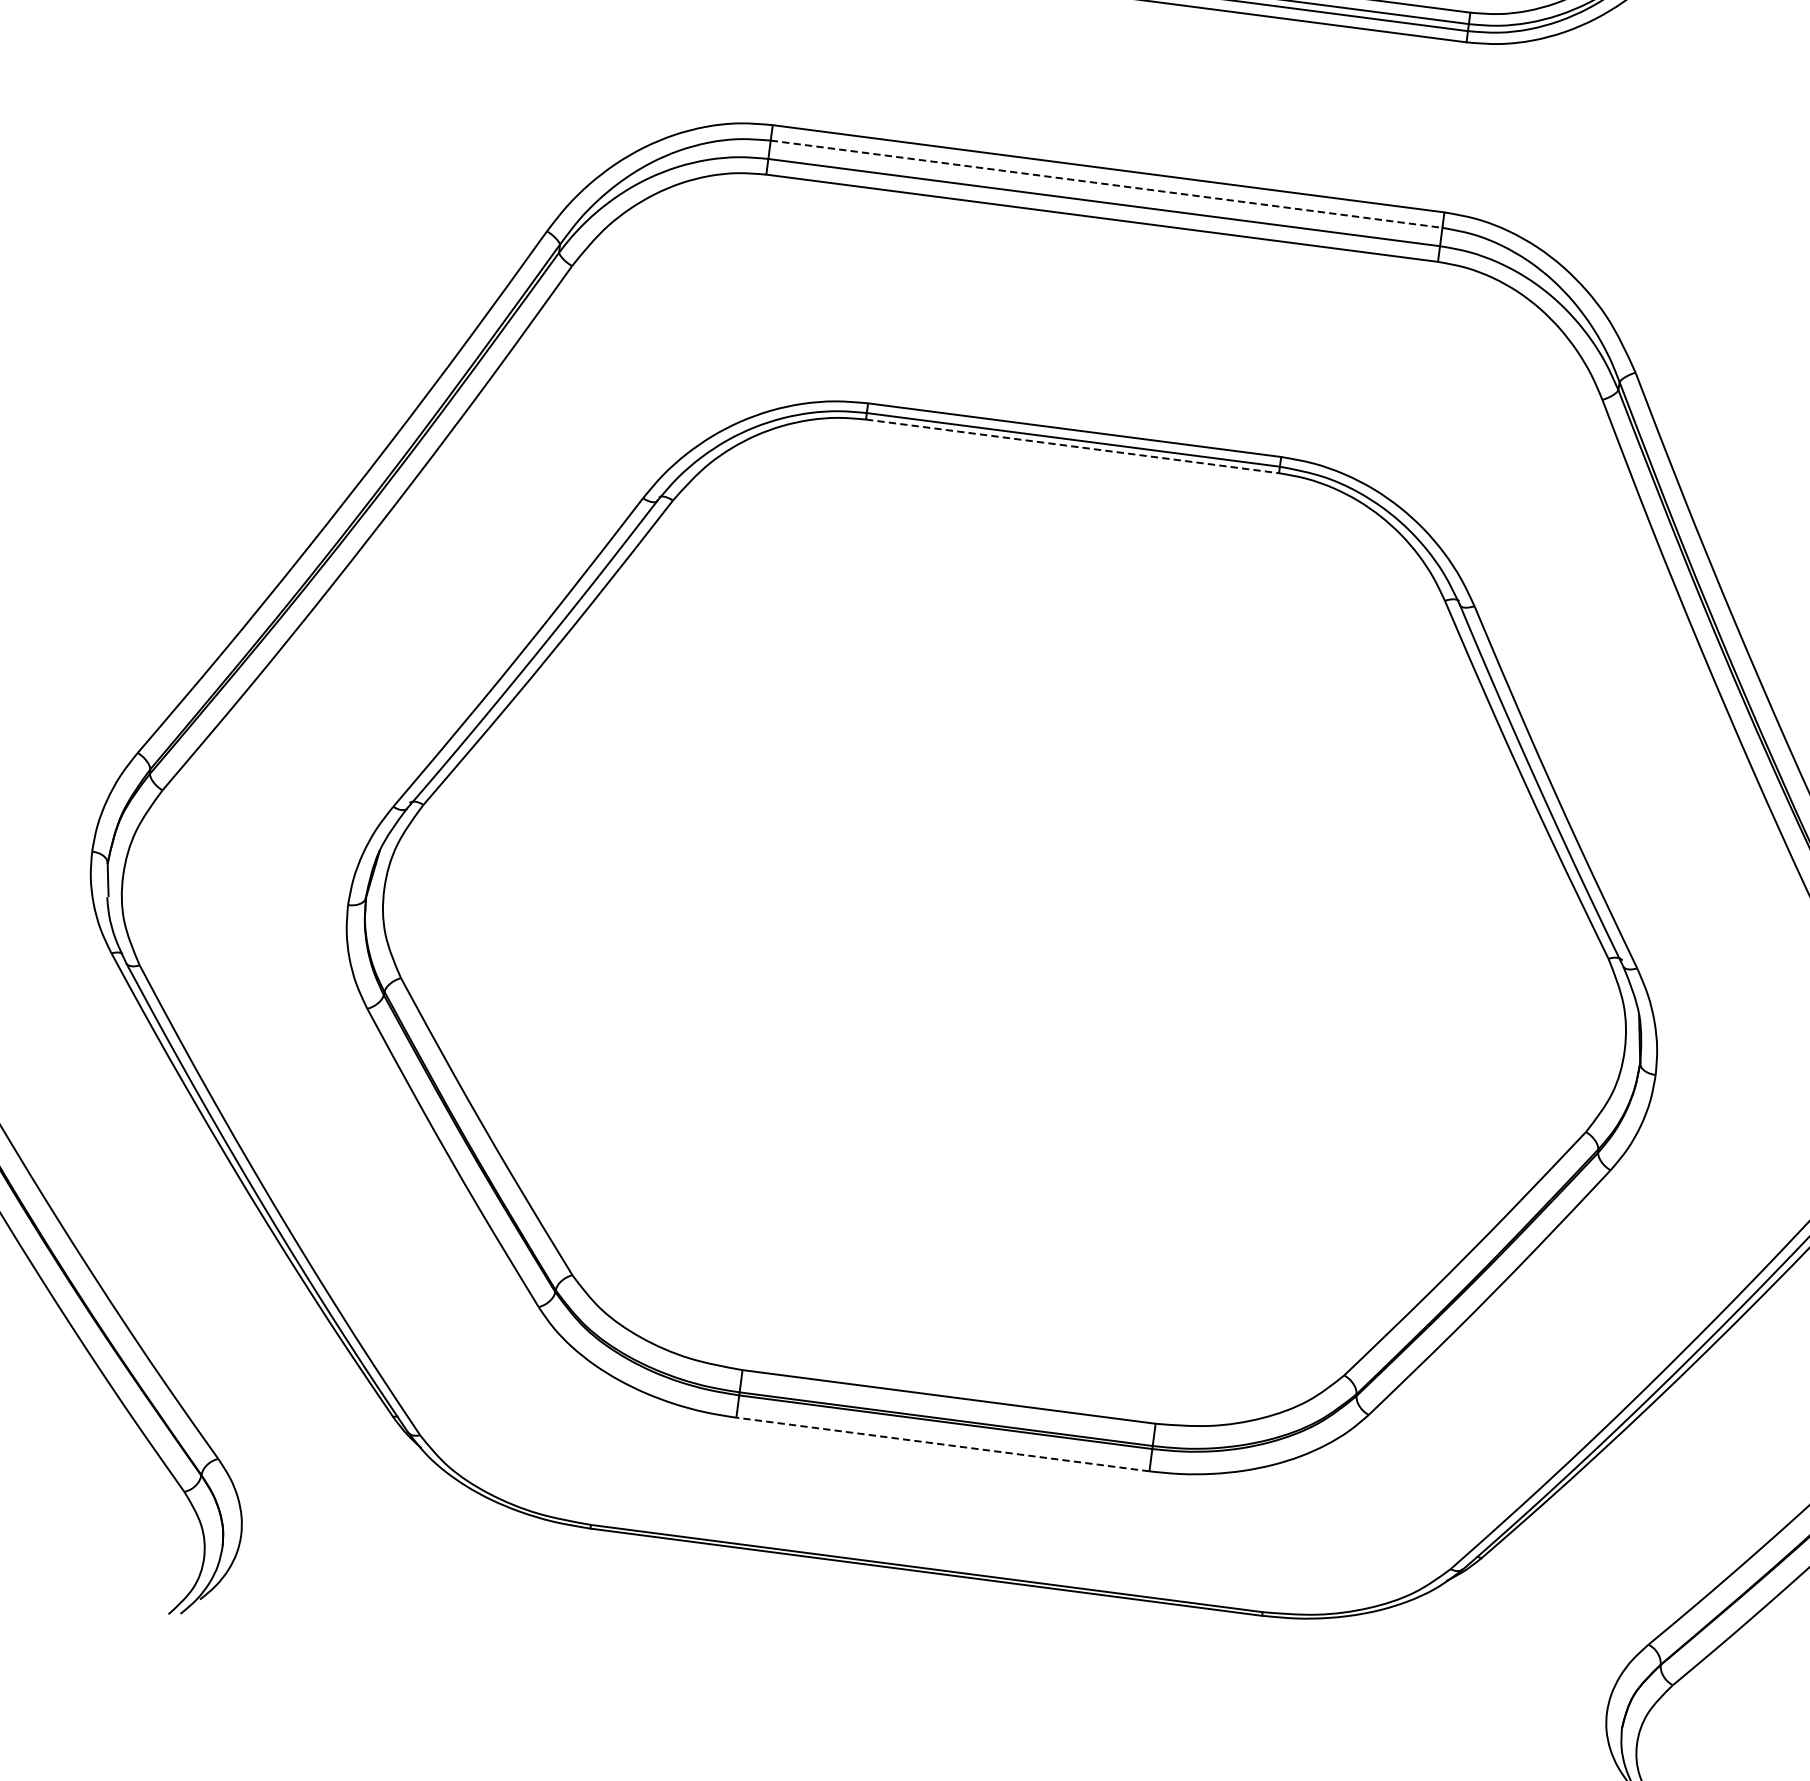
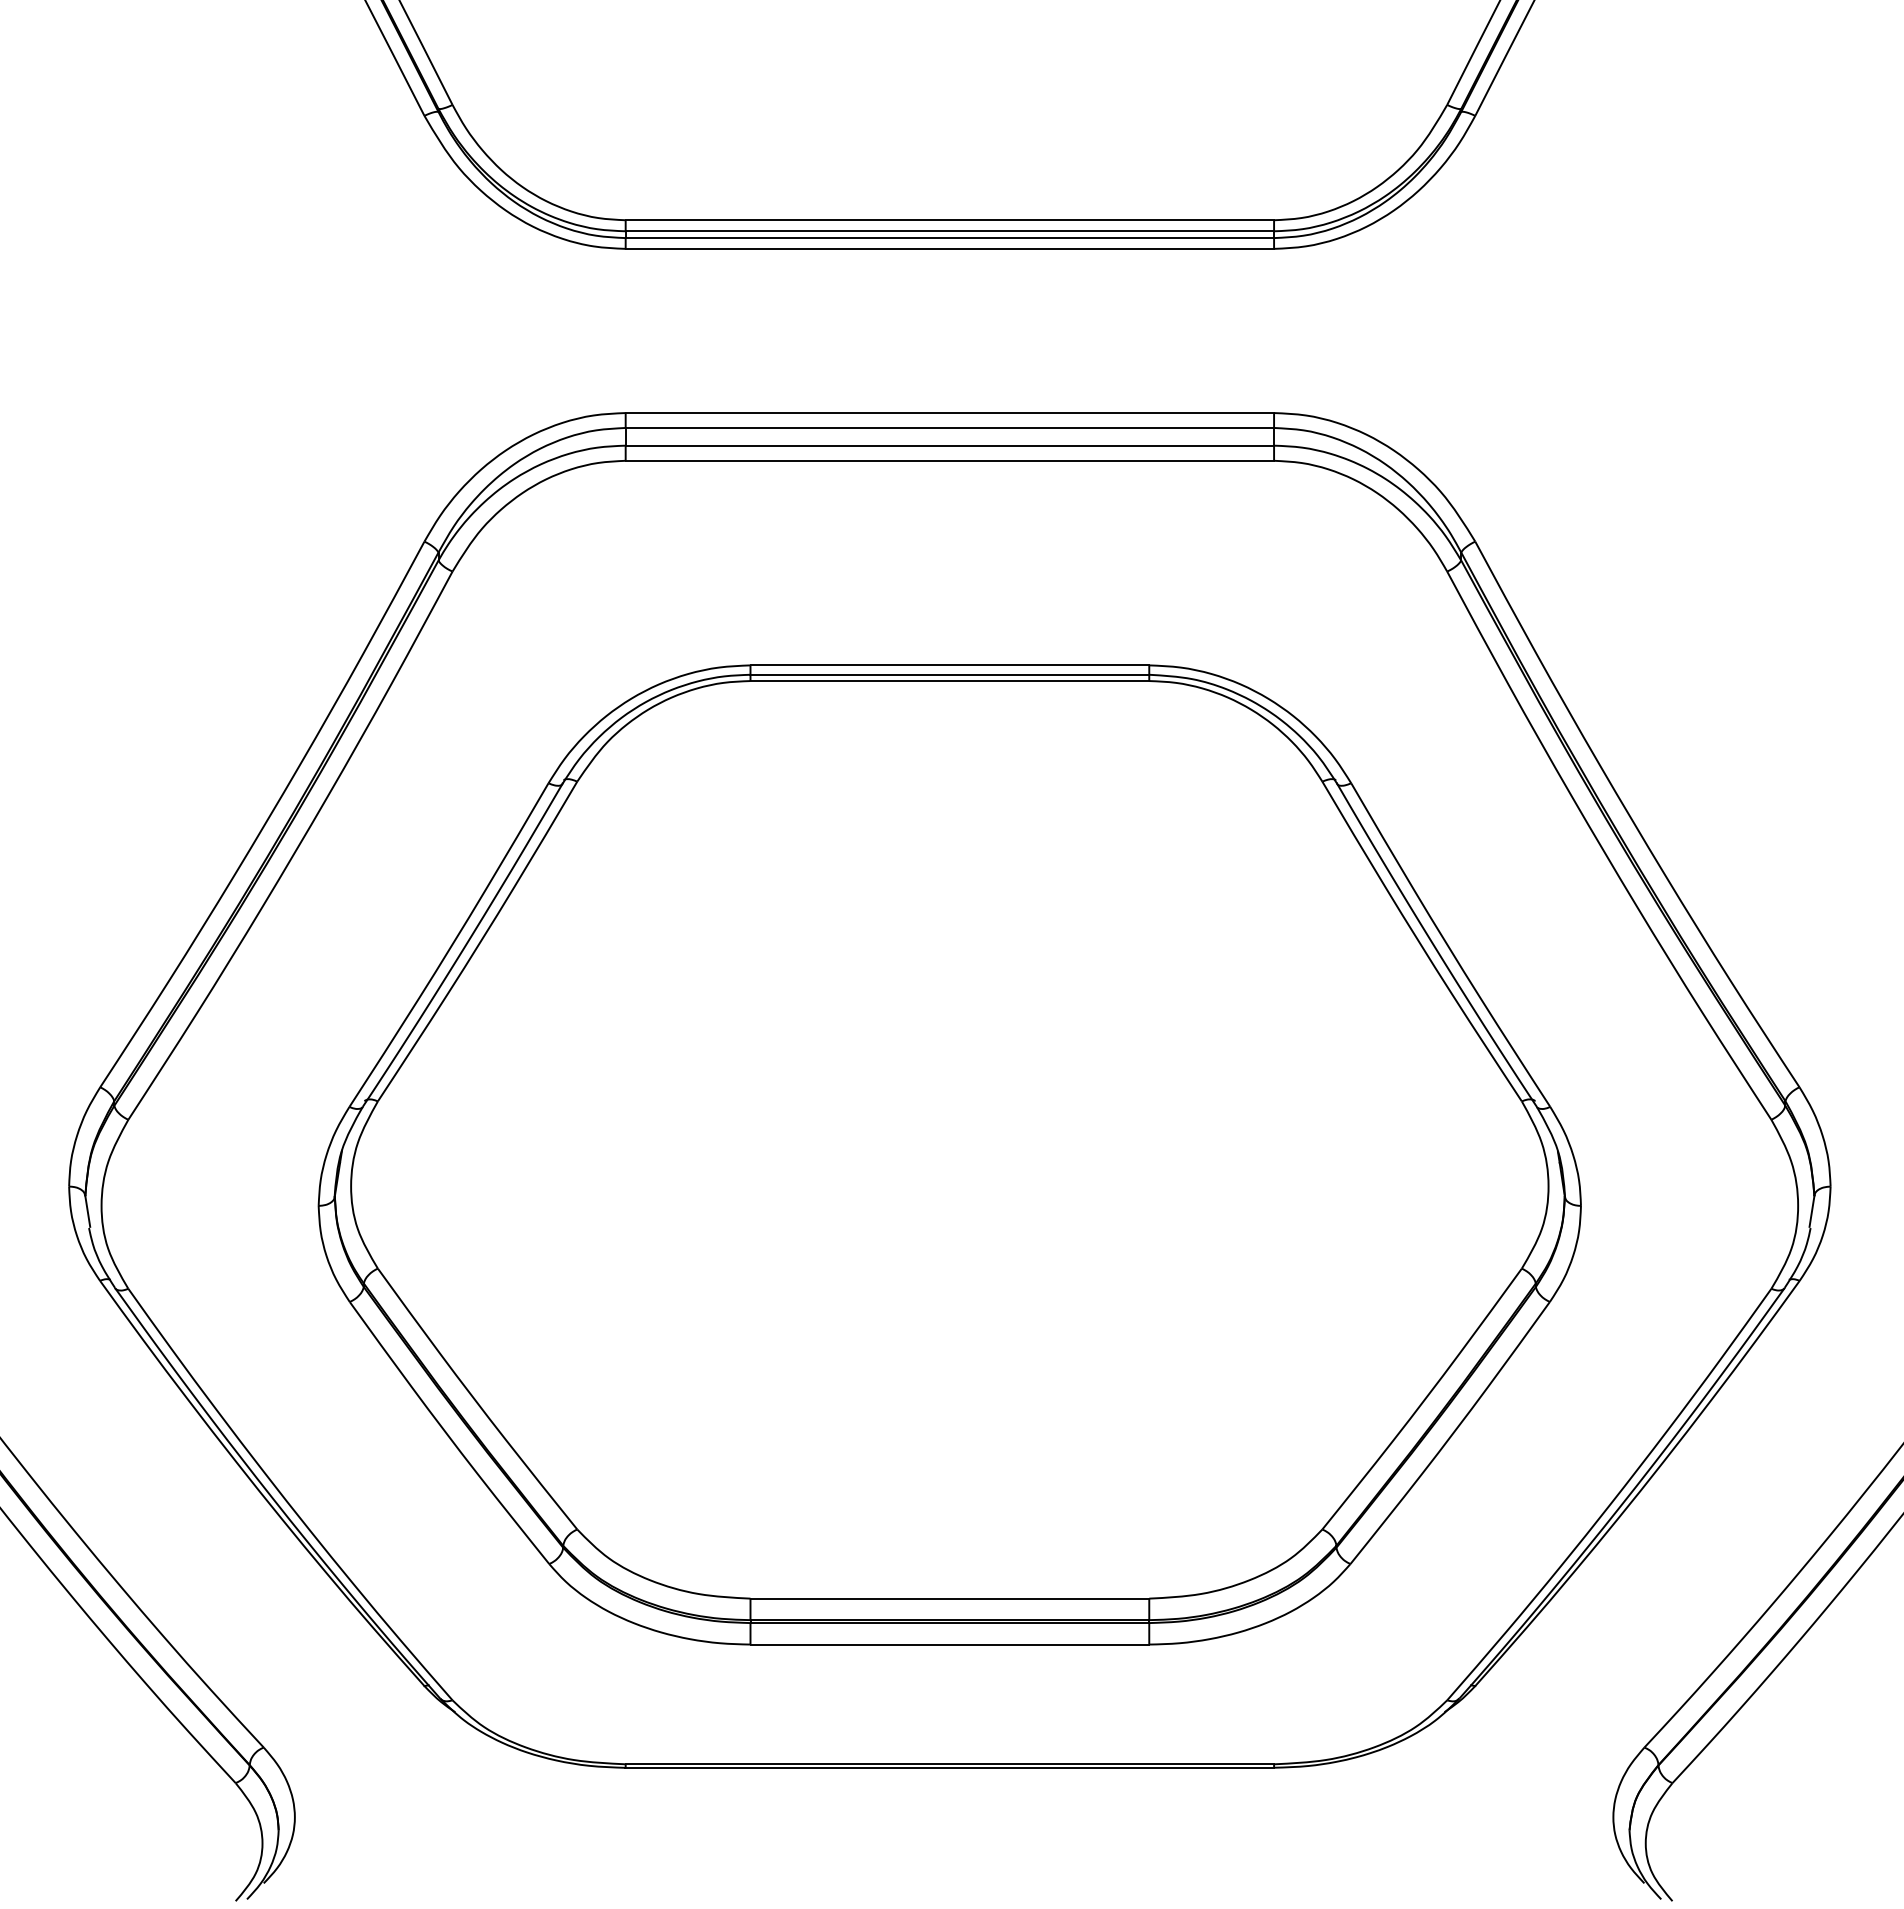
line: (1107, 183) -> (950, 427), dashed -> solid
line: (1073, 446) -> (950, 681), dashed -> solid
line: (942, 1444) -> (949, 1644), dashed -> solid

